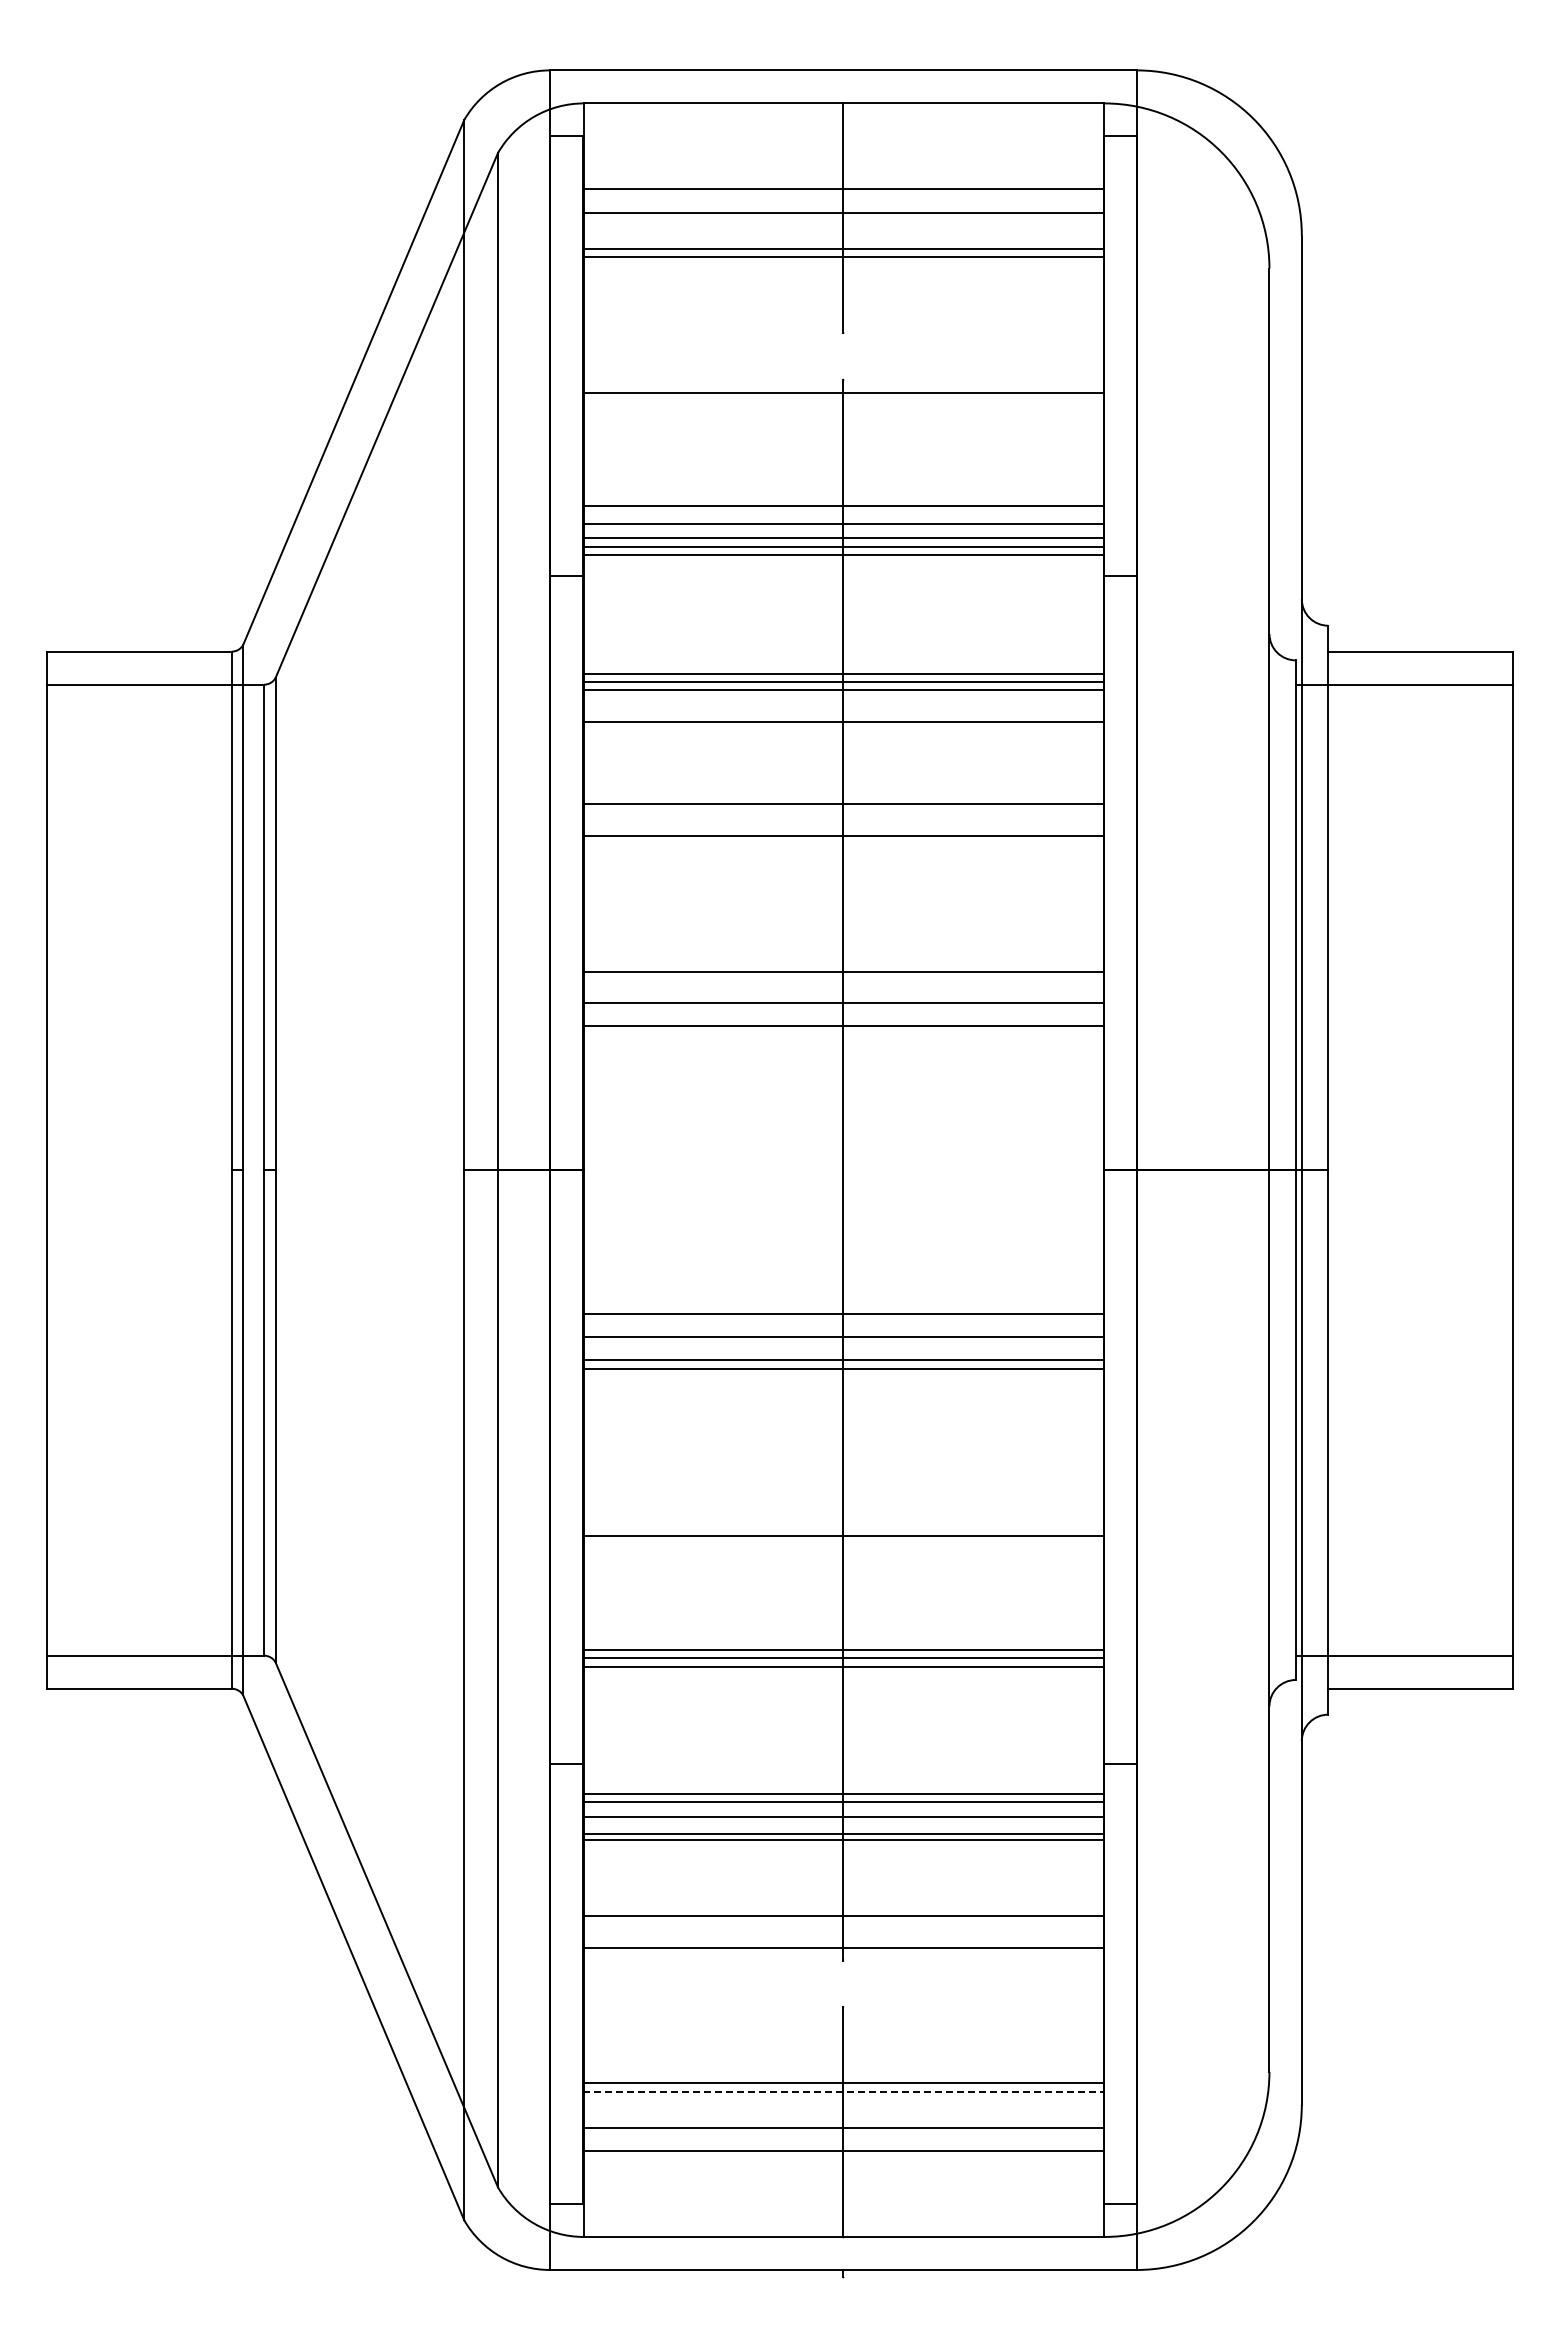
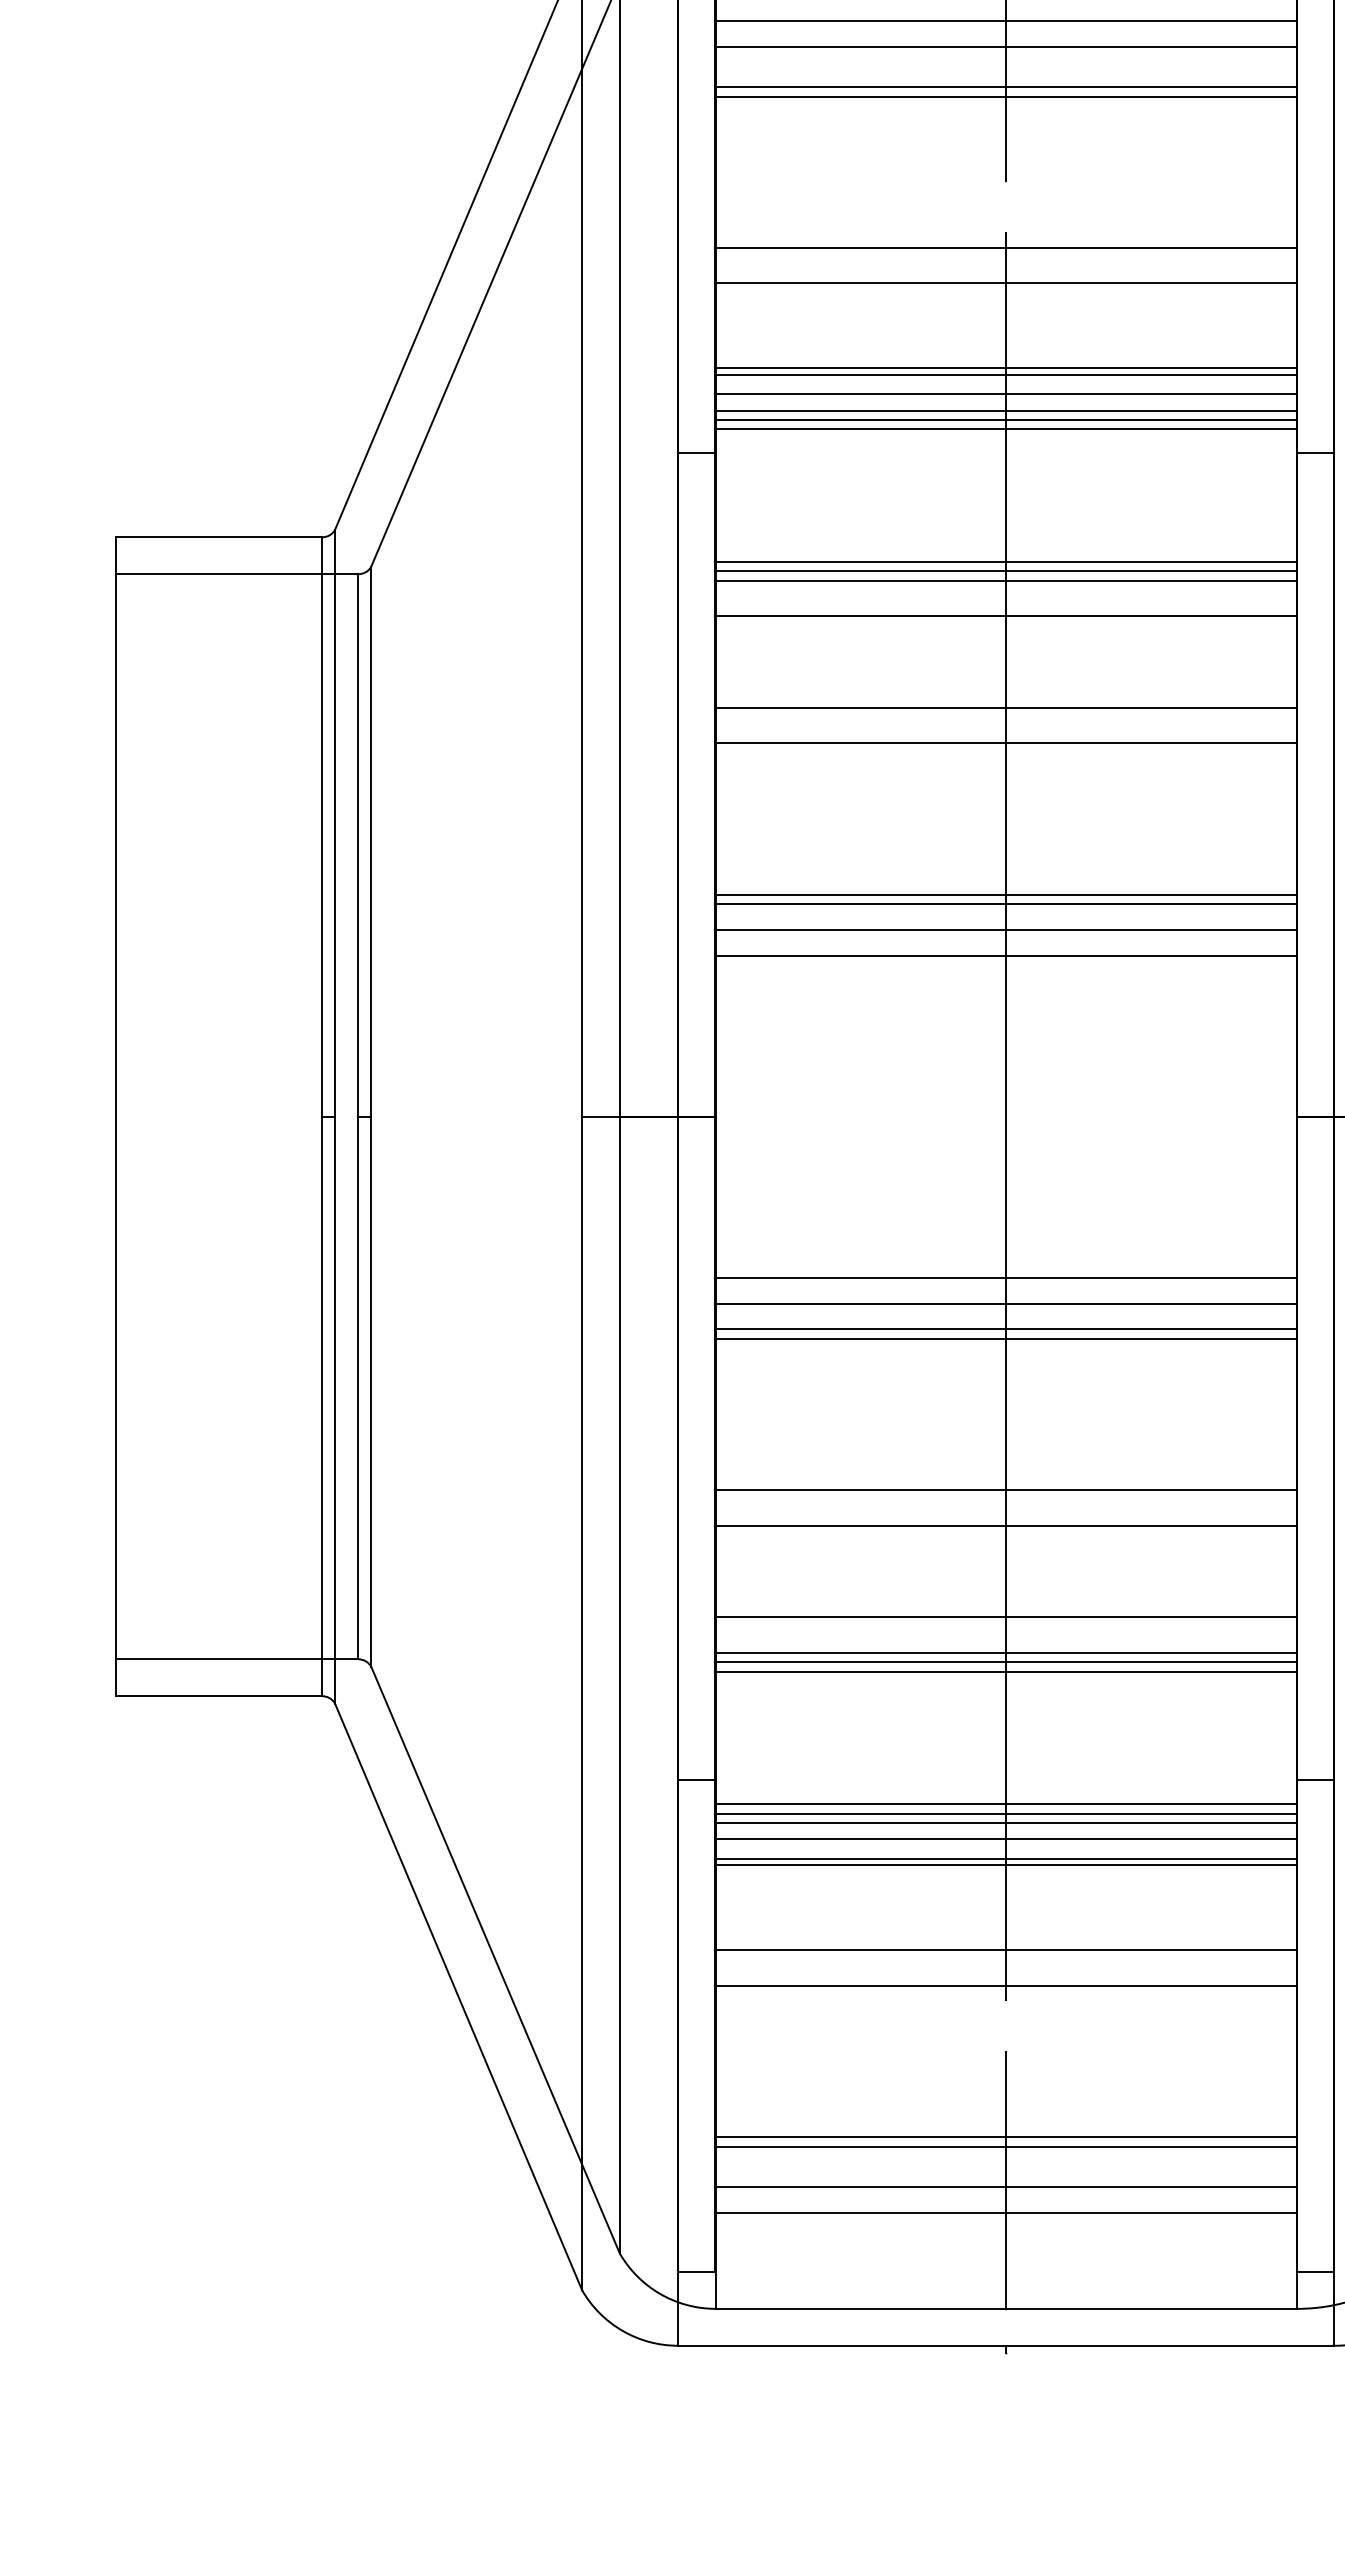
line: (843, 424) -> (1005, 283), added
line: (843, 500) -> (1005, 368), added
line: (843, 980) -> (1005, 904), added
line: (843, 1504) -> (1005, 1490), added
line: (843, 1618) -> (1005, 1617), added
line: (843, 1785) -> (1005, 1804), added
line: (843, 2091) -> (1005, 2146), dashed -> solid

